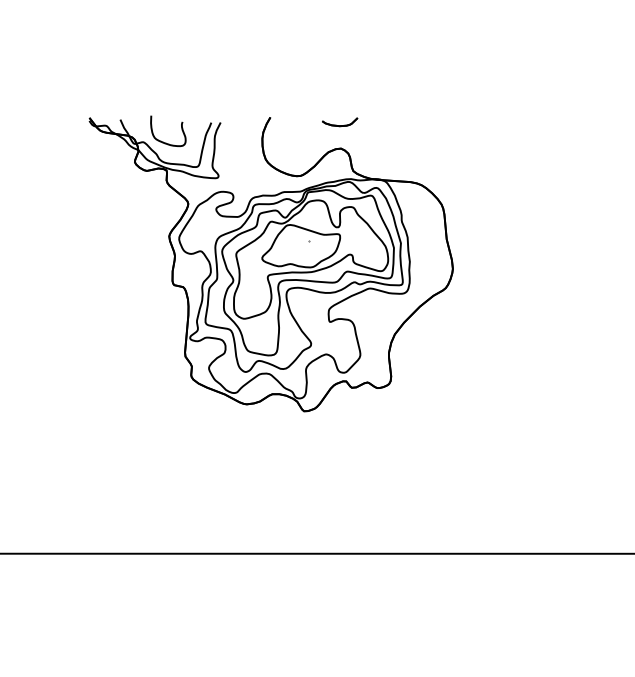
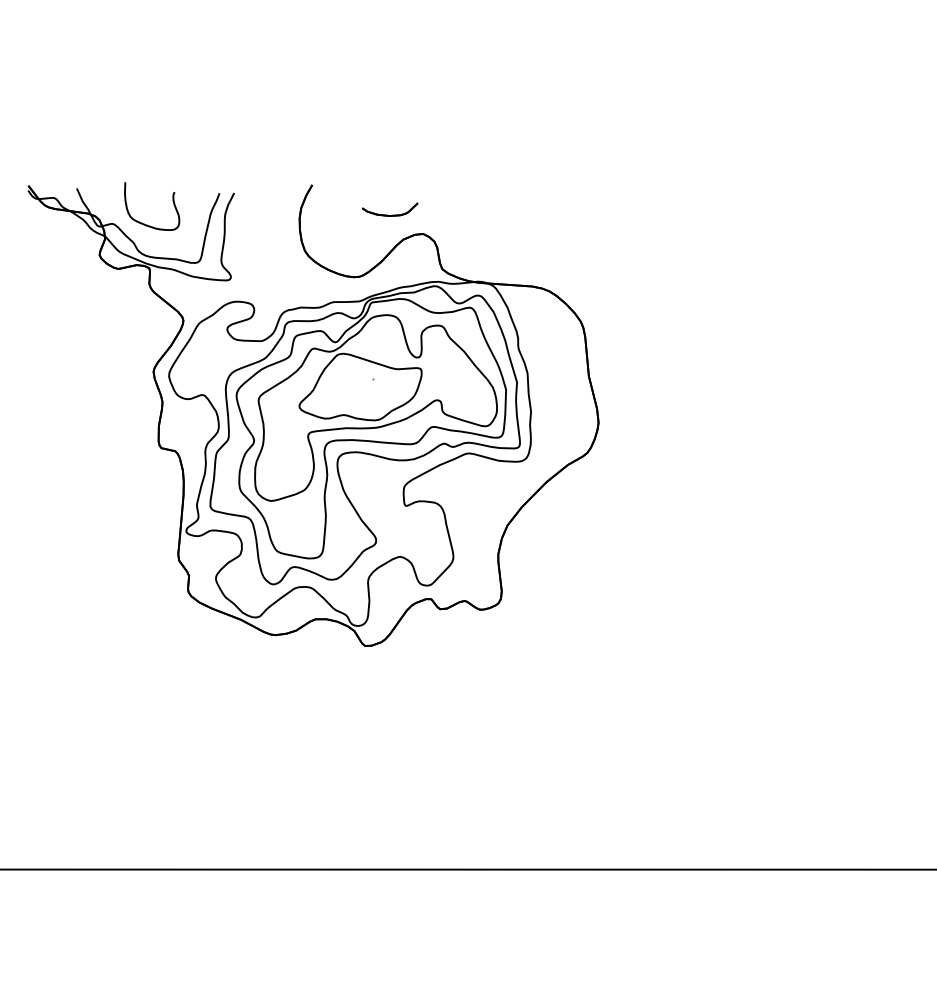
part: (340, 122) -> (390, 210), moved

